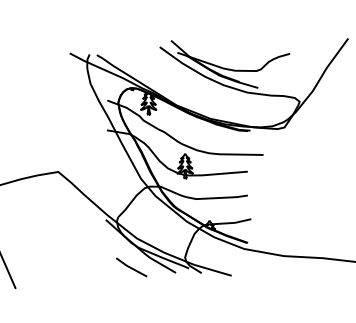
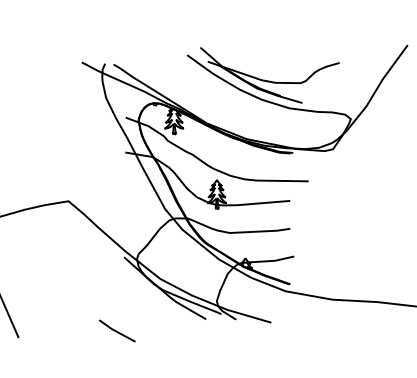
line: (130, 267) -> (116, 330), moved

